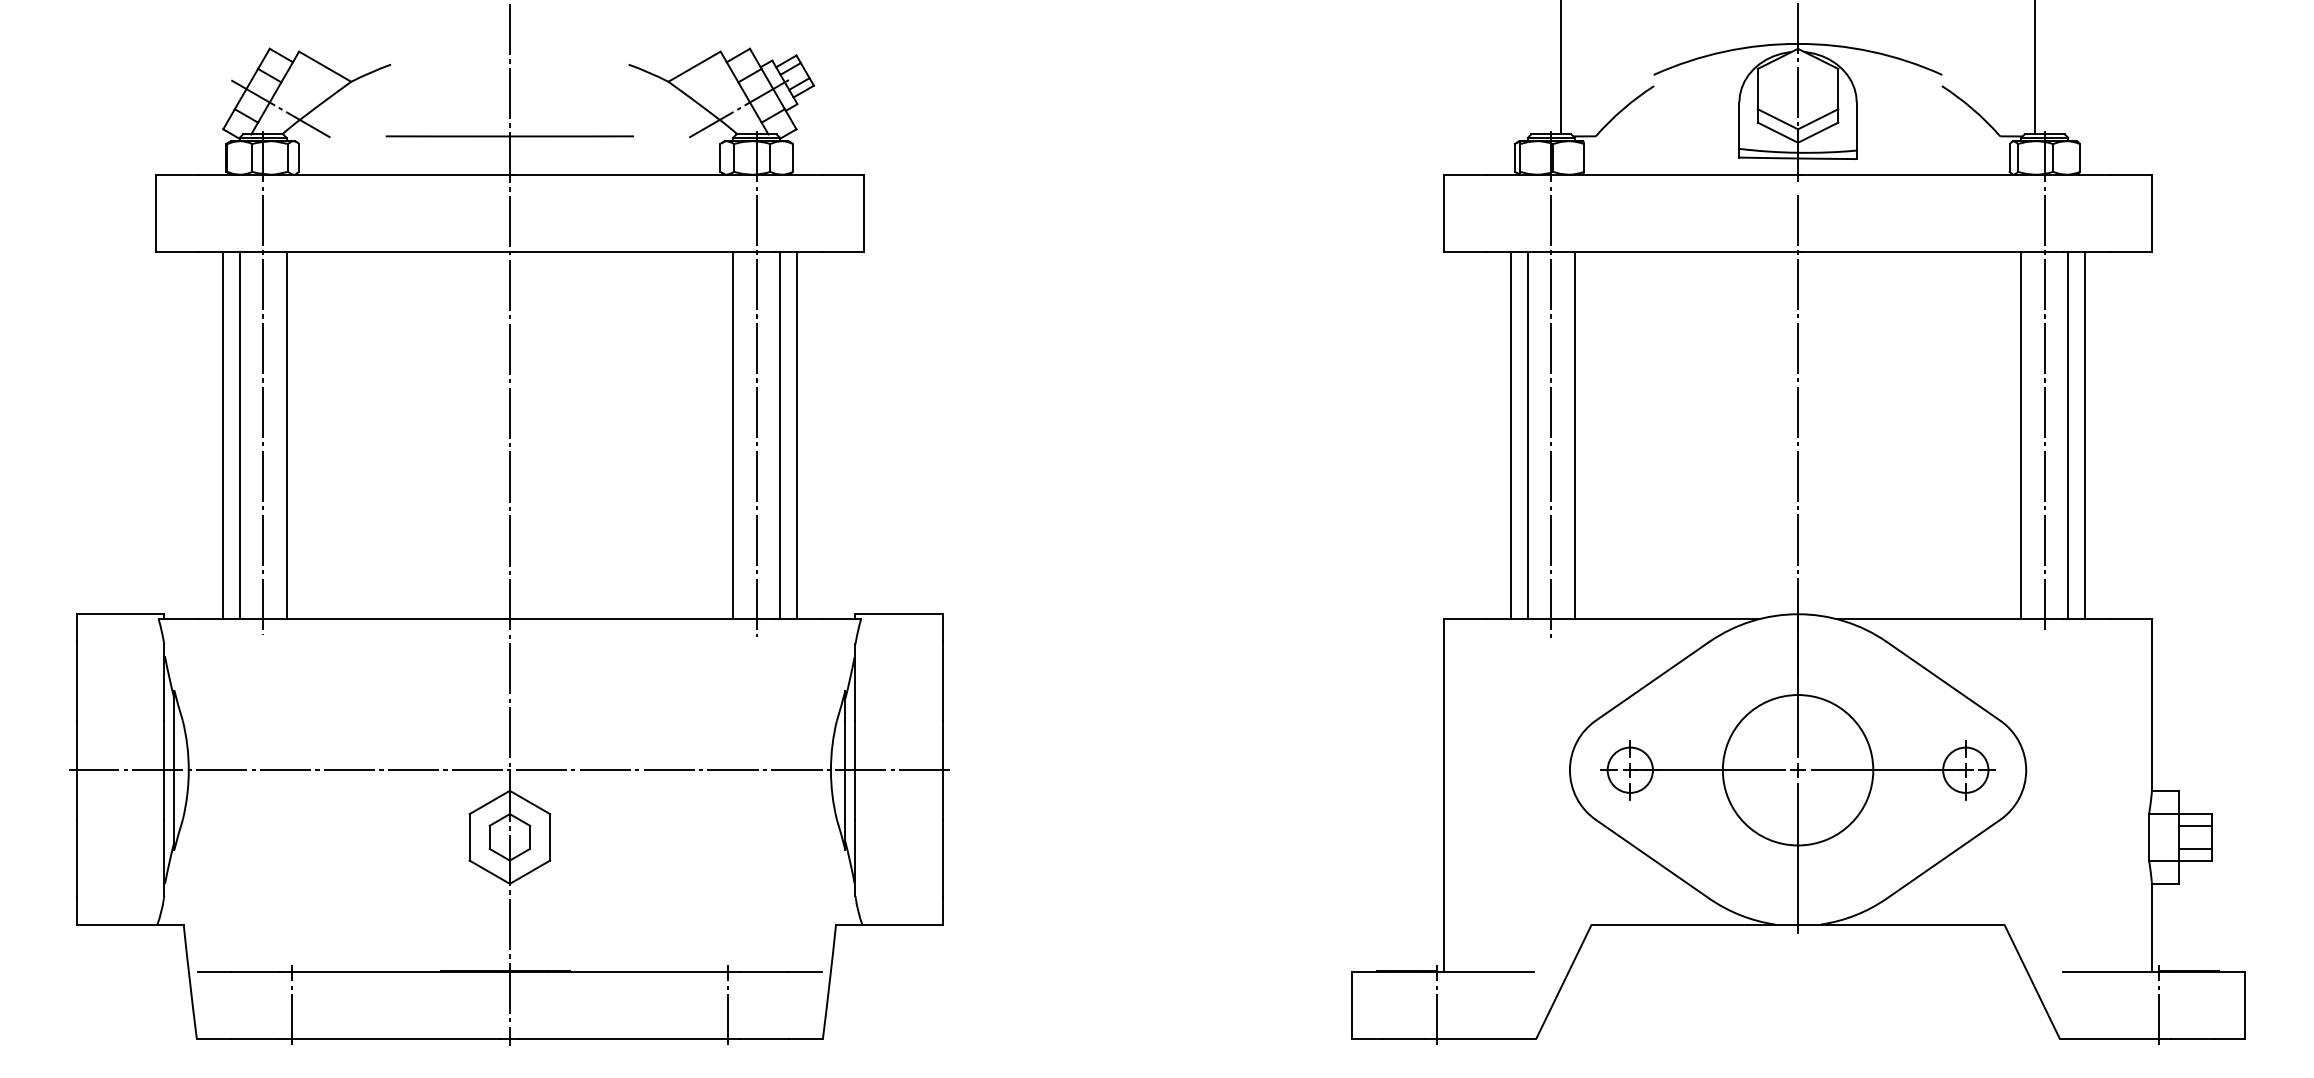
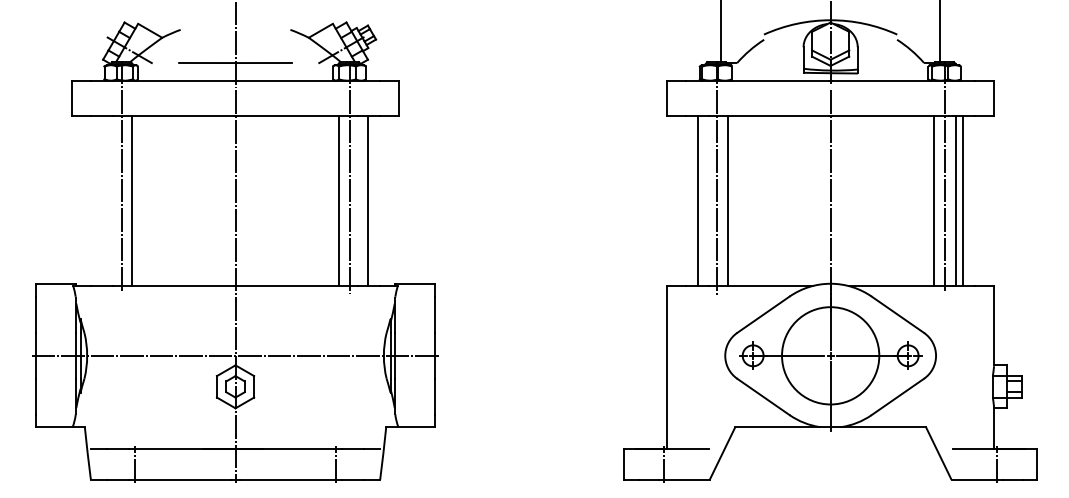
line: (224, 436) -> (103, 201), removed
line: (239, 436) -> (110, 201), removed
line: (780, 436) -> (360, 201), removed
line: (1527, 436) -> (705, 201), removed
circle: (1797, 769) -> (830, 355), size x1.4

